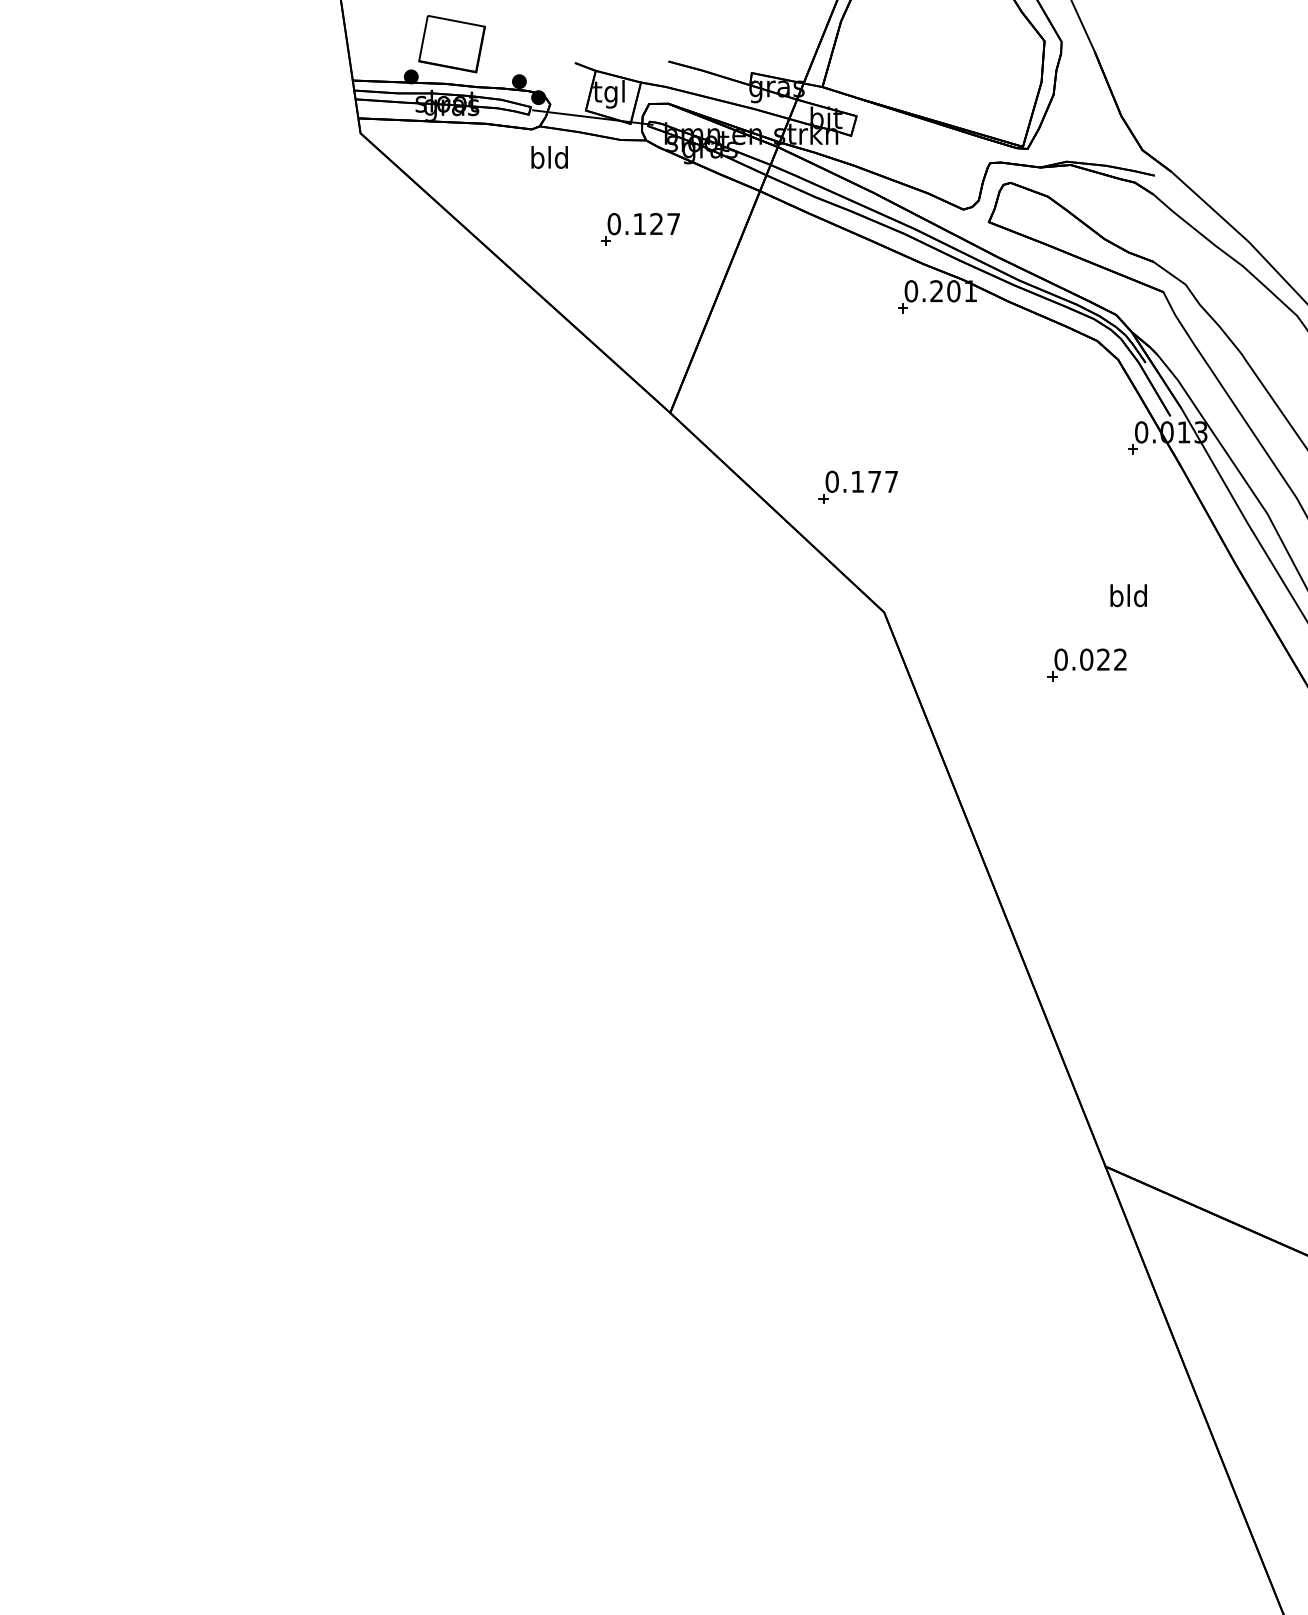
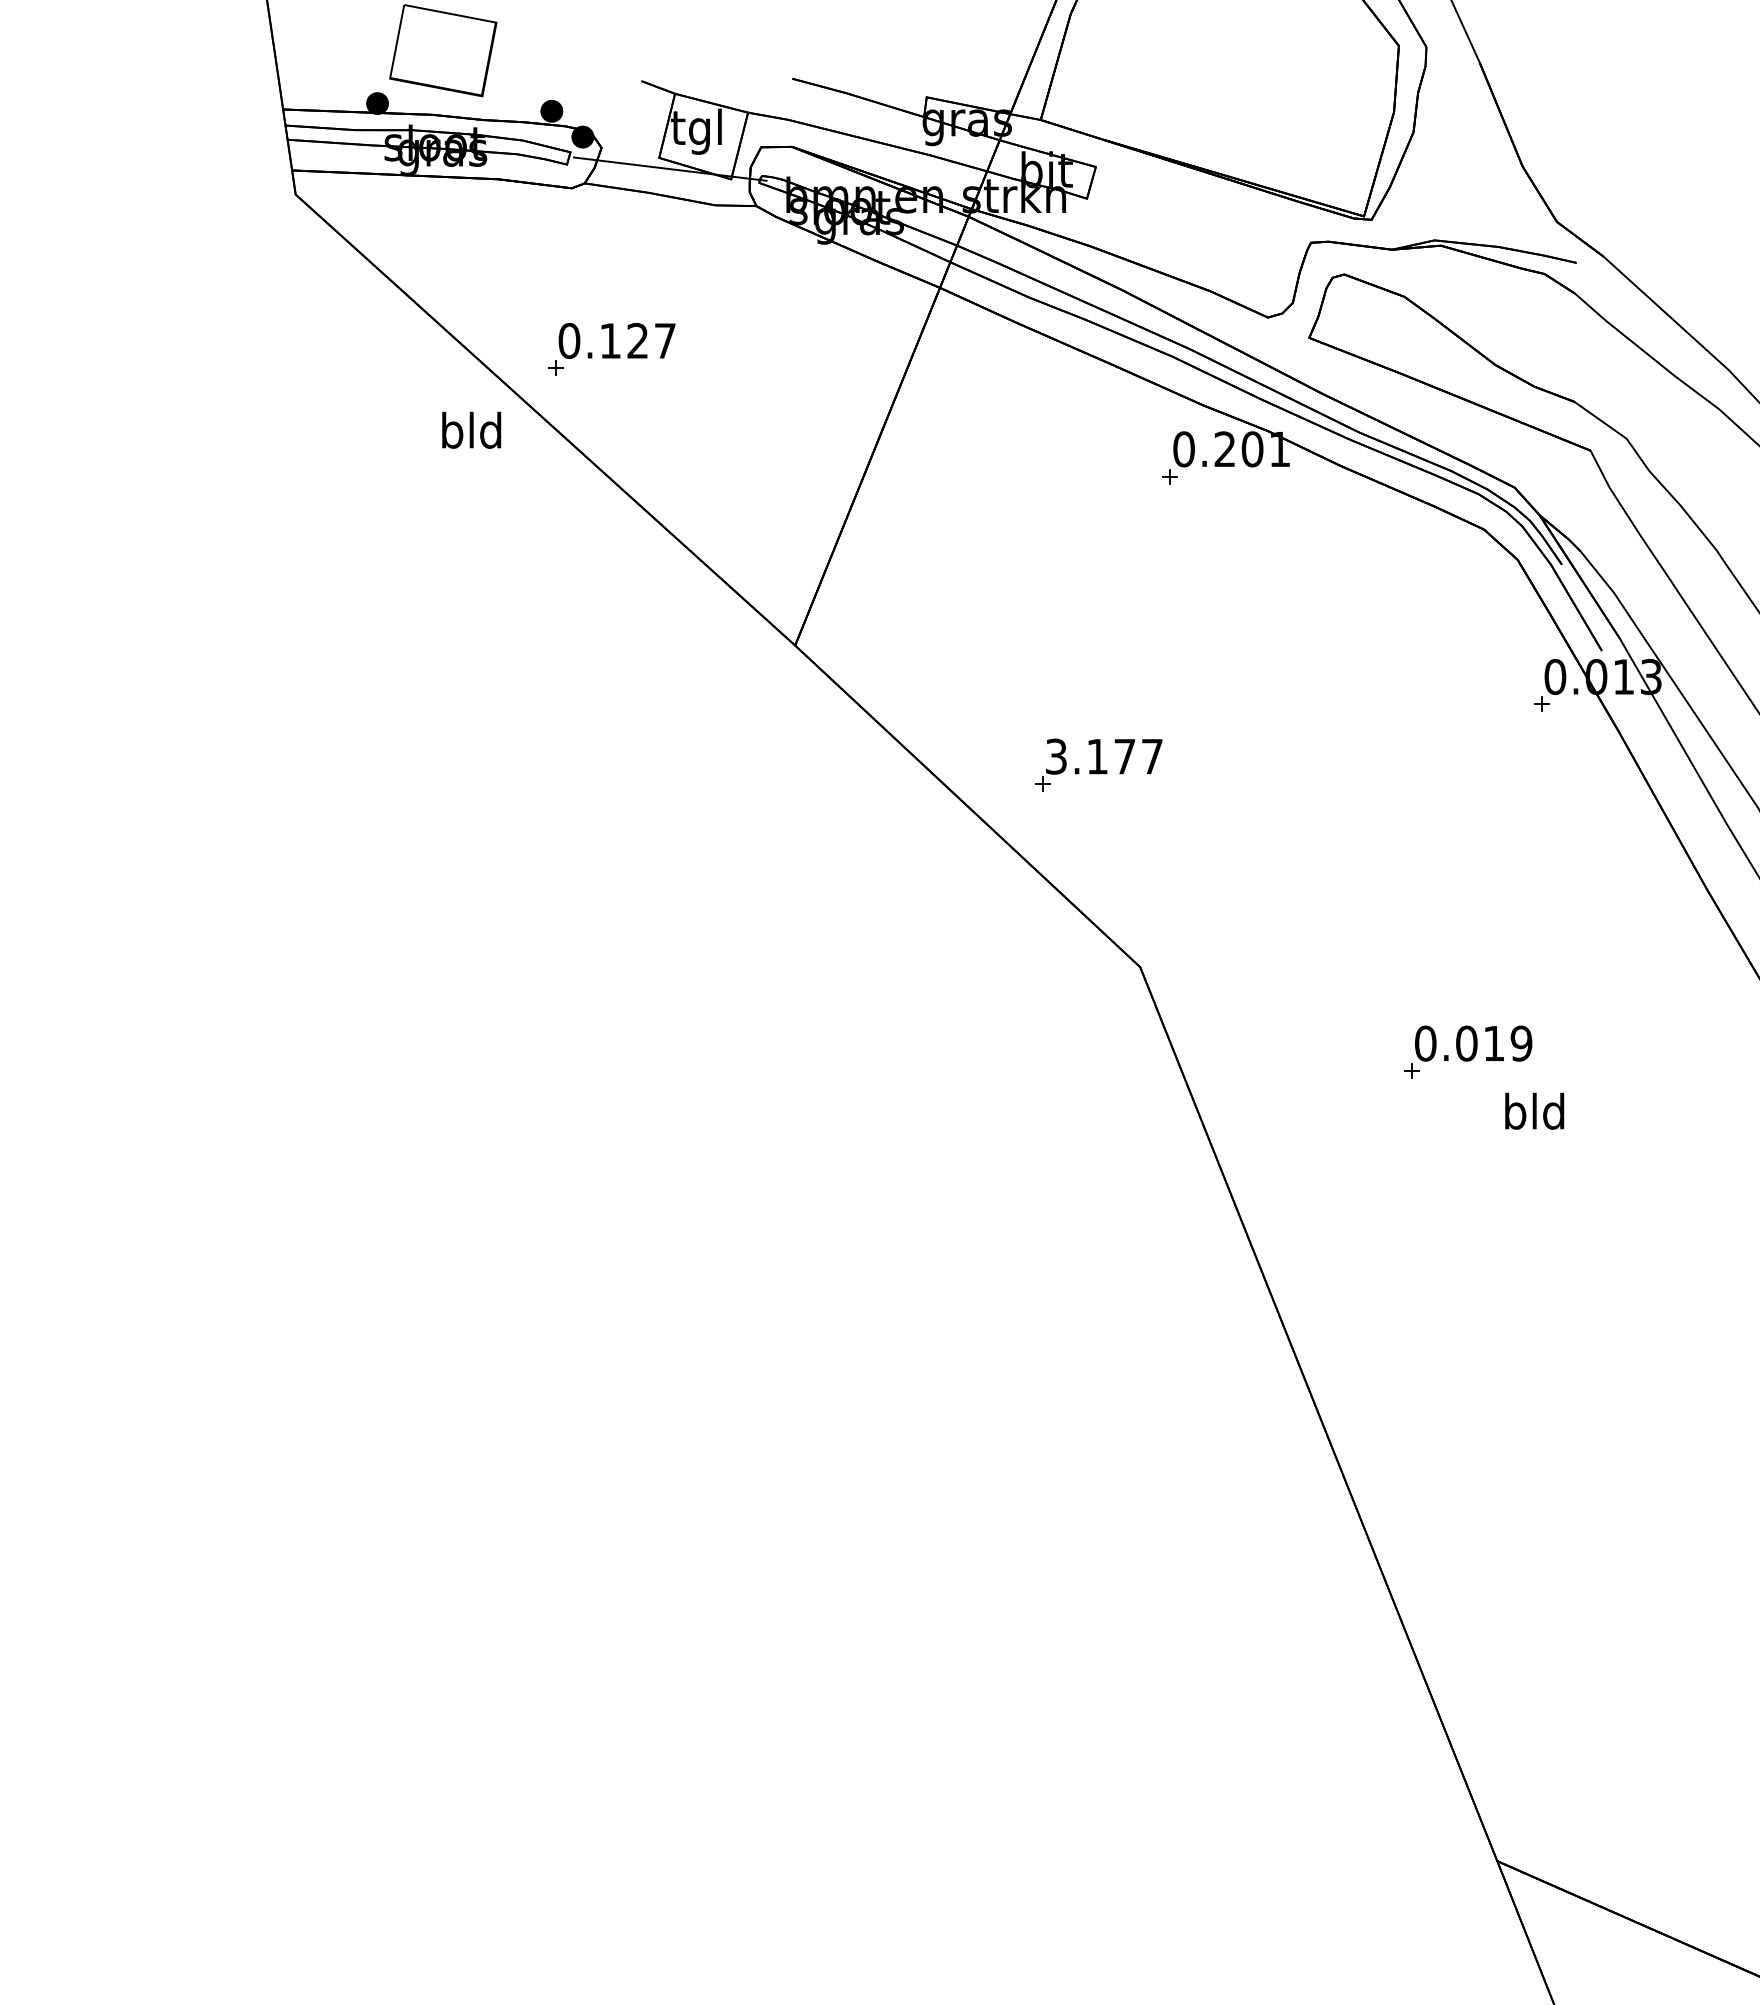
text: (549, 157) -> (471, 430), moved
part: (640, 229) -> (611, 349), moved
text: (831, 481) -> (1055, 756), 0.177 -> 3.177
text: (1128, 595) -> (1534, 1110), moved
text: (1112, 659) -> (1508, 1043), 0.022 -> 0.019

